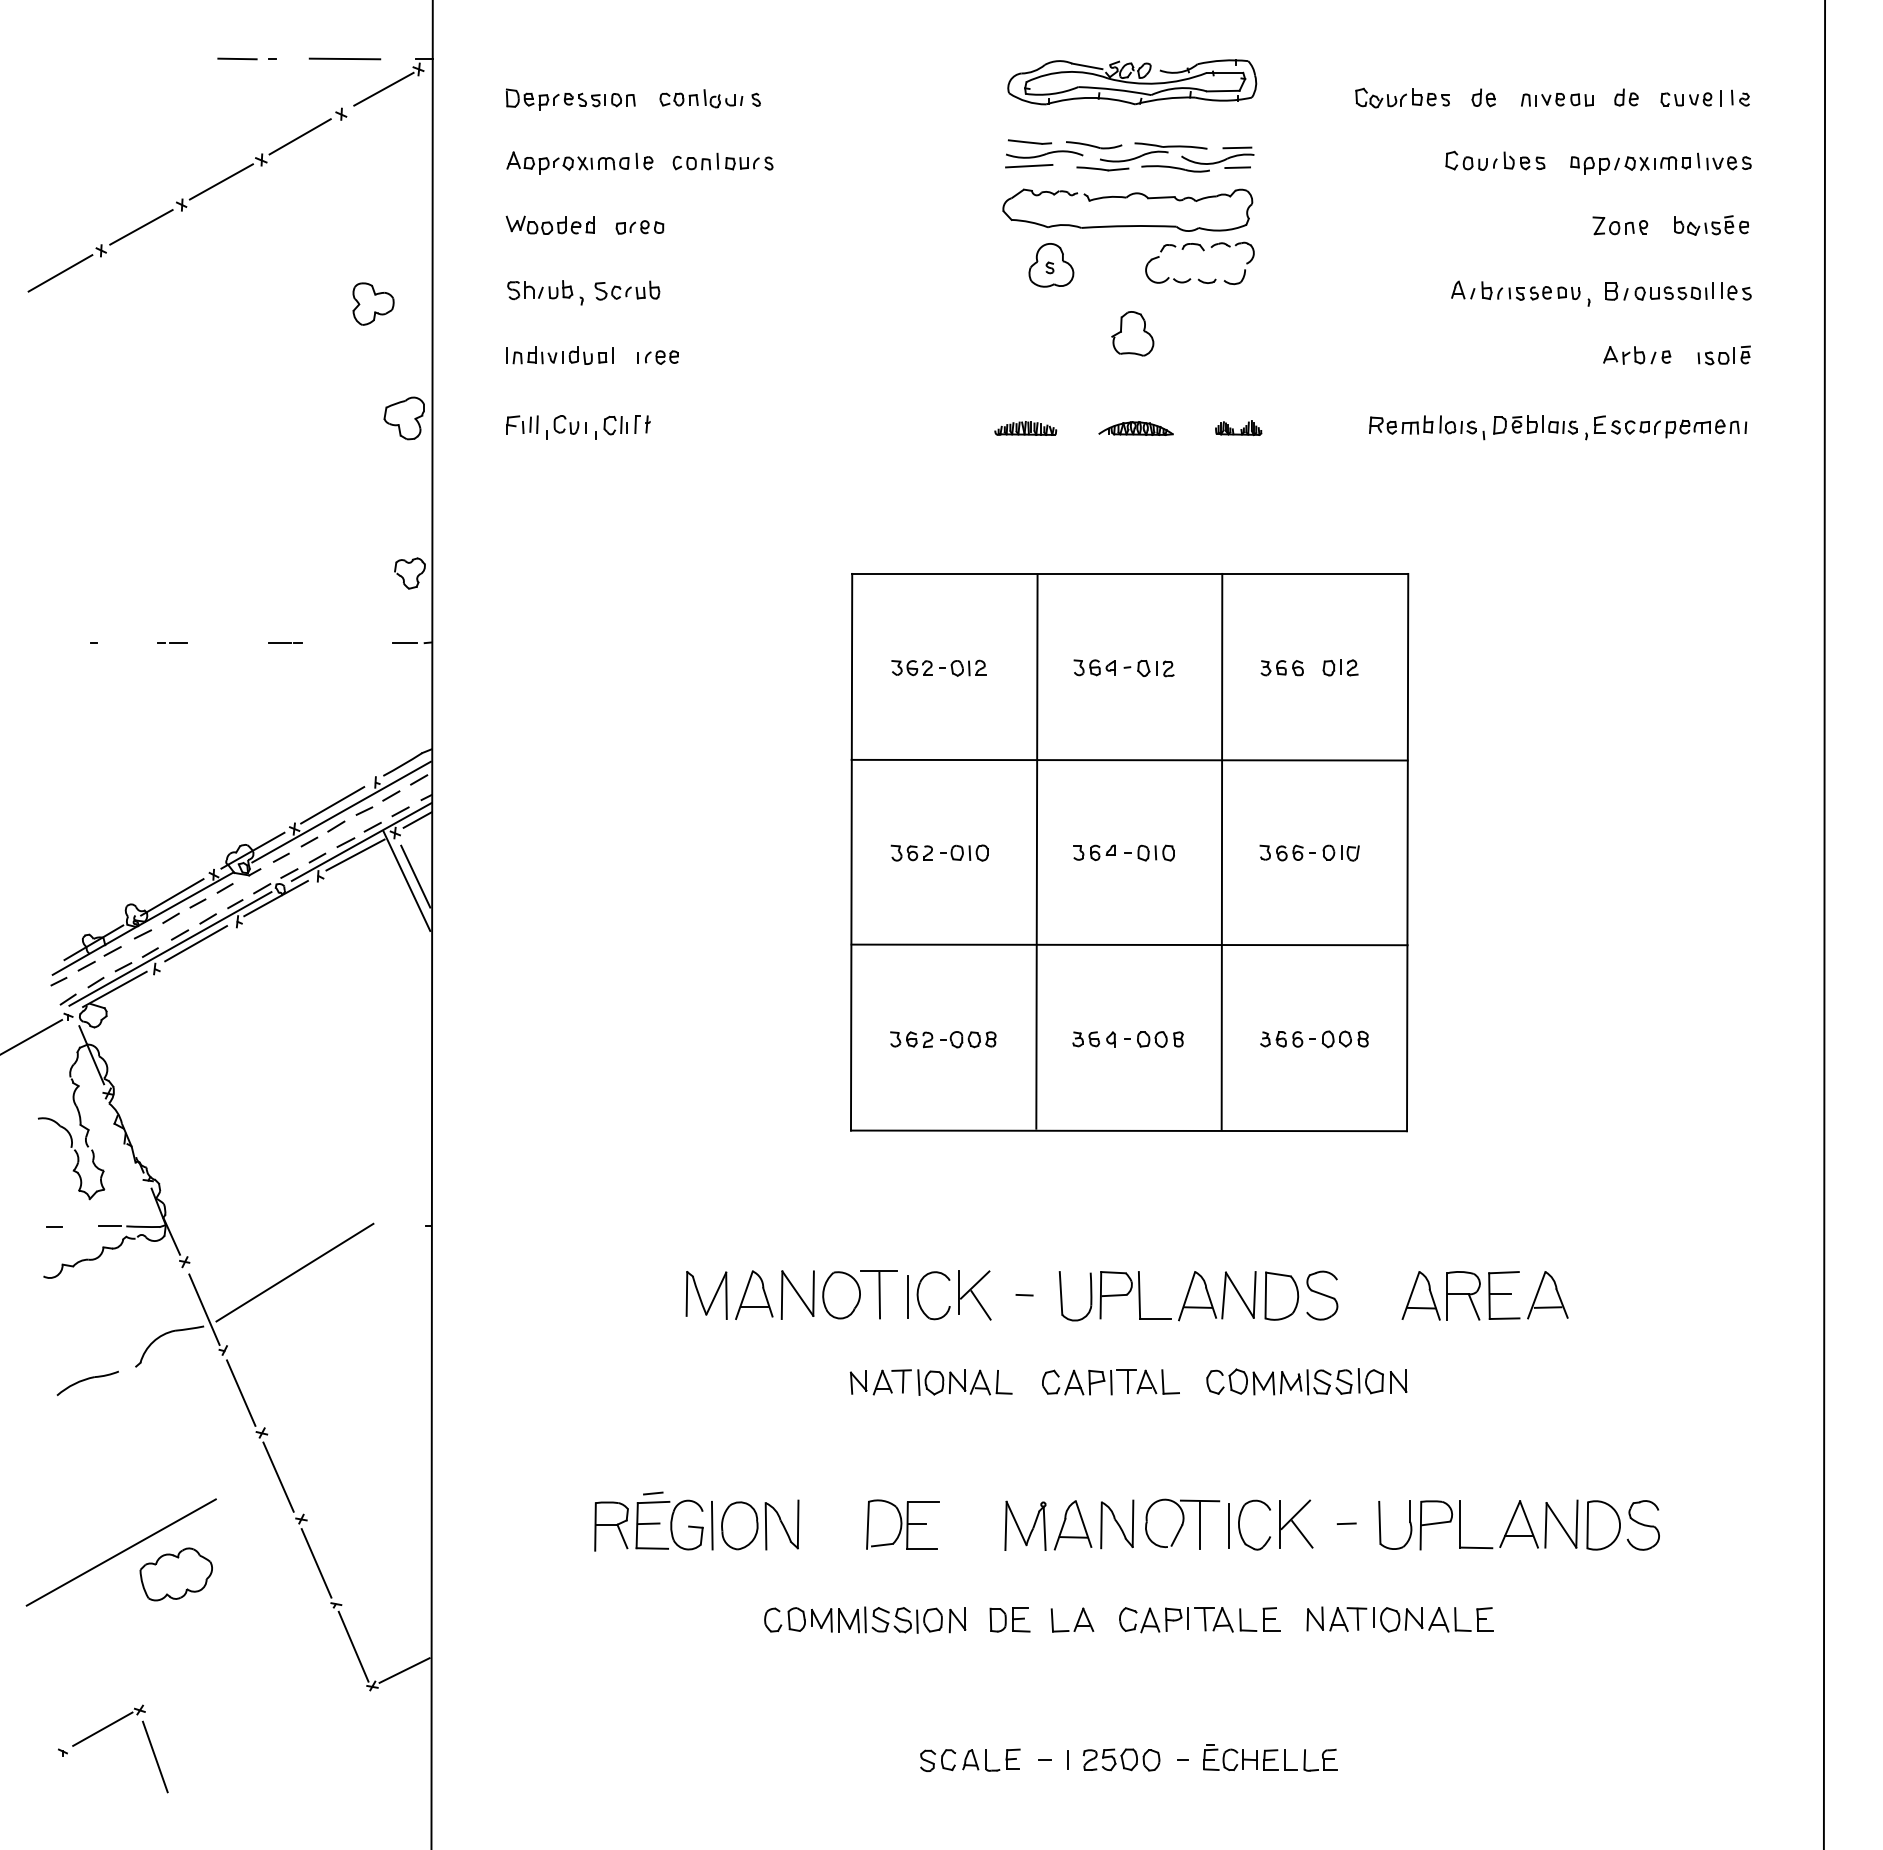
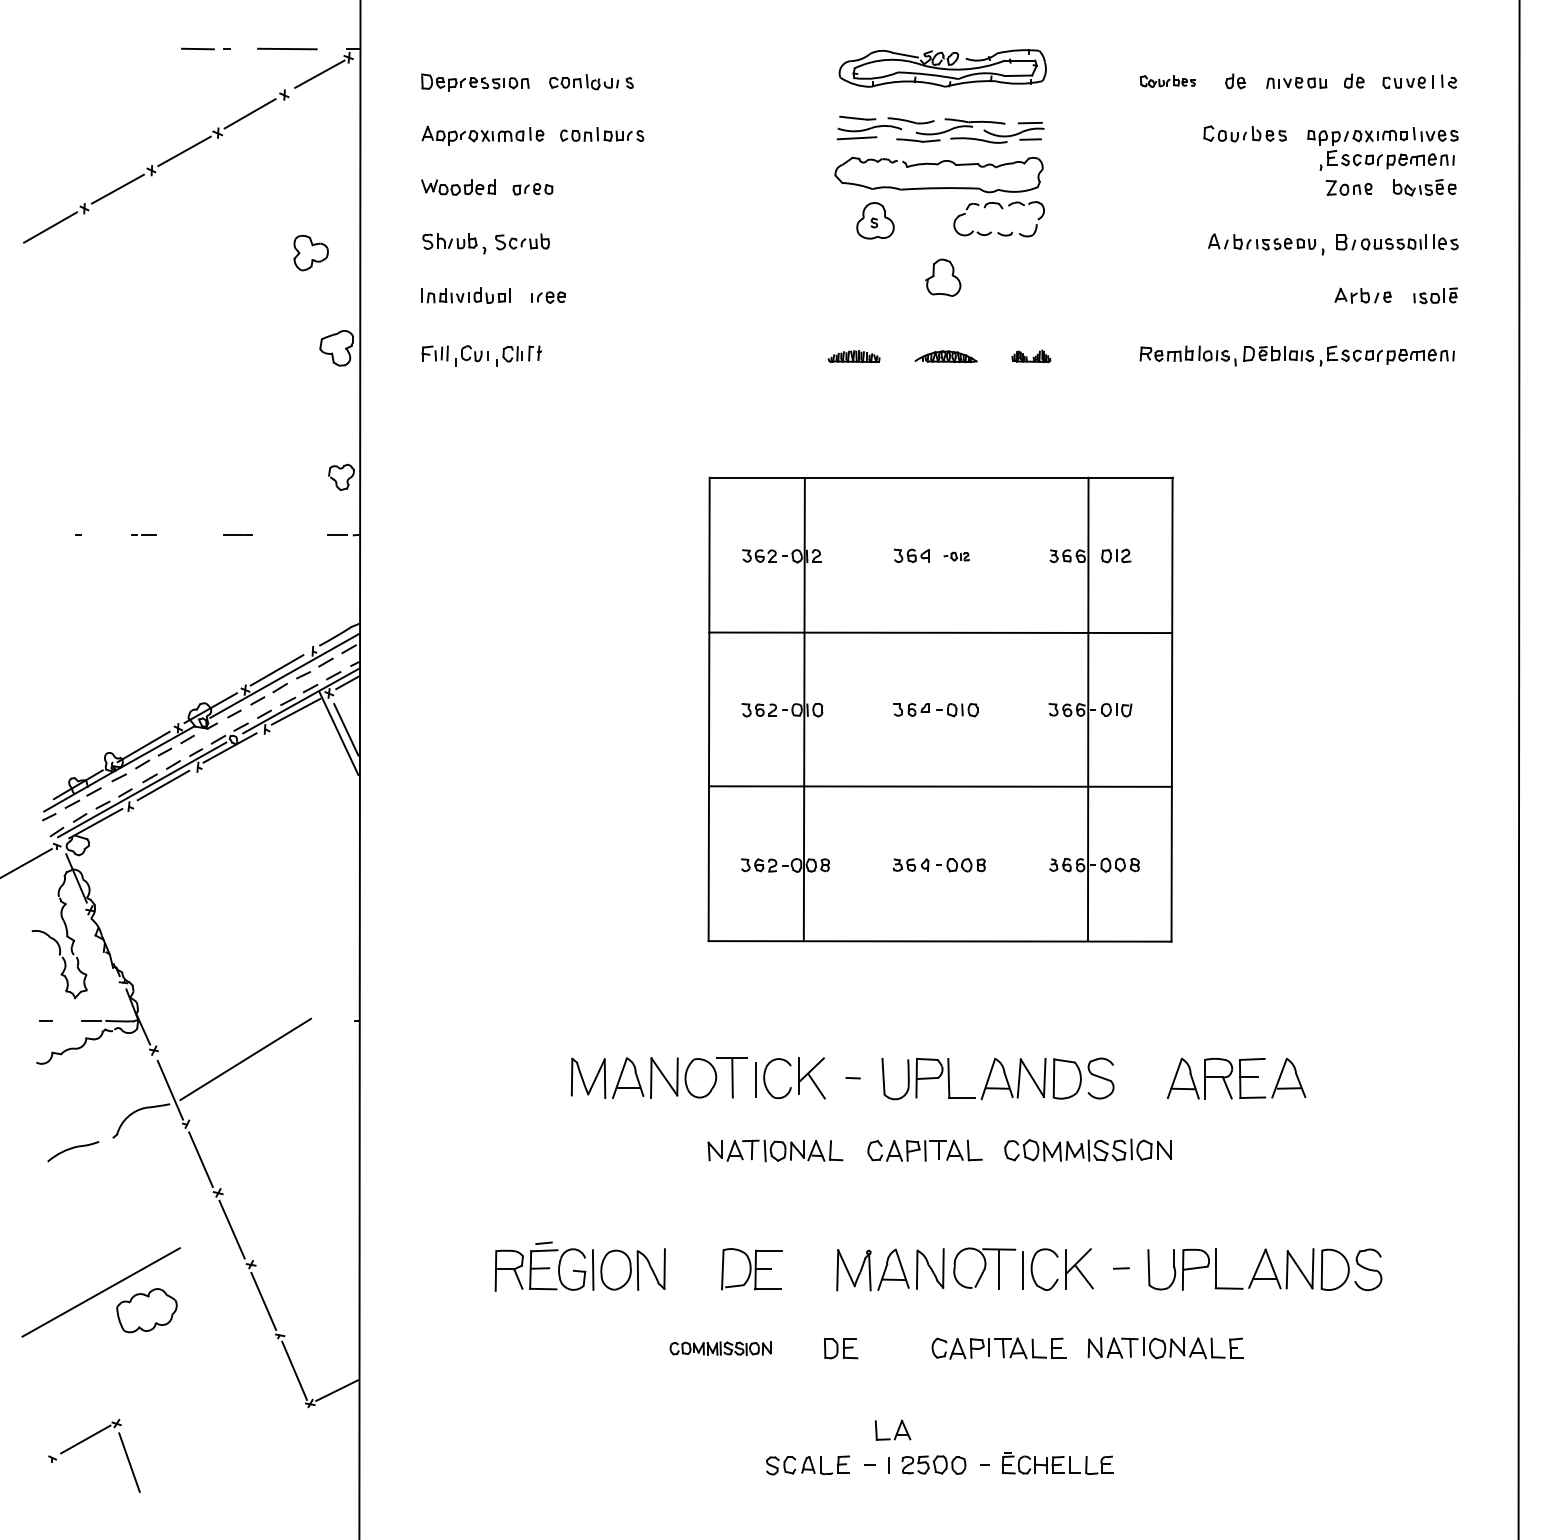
part: (1402, 97) -> (1167, 81), size x0.7
part: (1666, 192) -> (1387, 160), added
part: (1148, 668) -> (956, 556), size x0.6
line: (1036, 851) -> (803, 708), moved
line: (1221, 851) -> (1087, 708), moved
part: (865, 1619) -> (720, 1348), size x0.6
part: (1072, 1619) -> (893, 1429), moved

